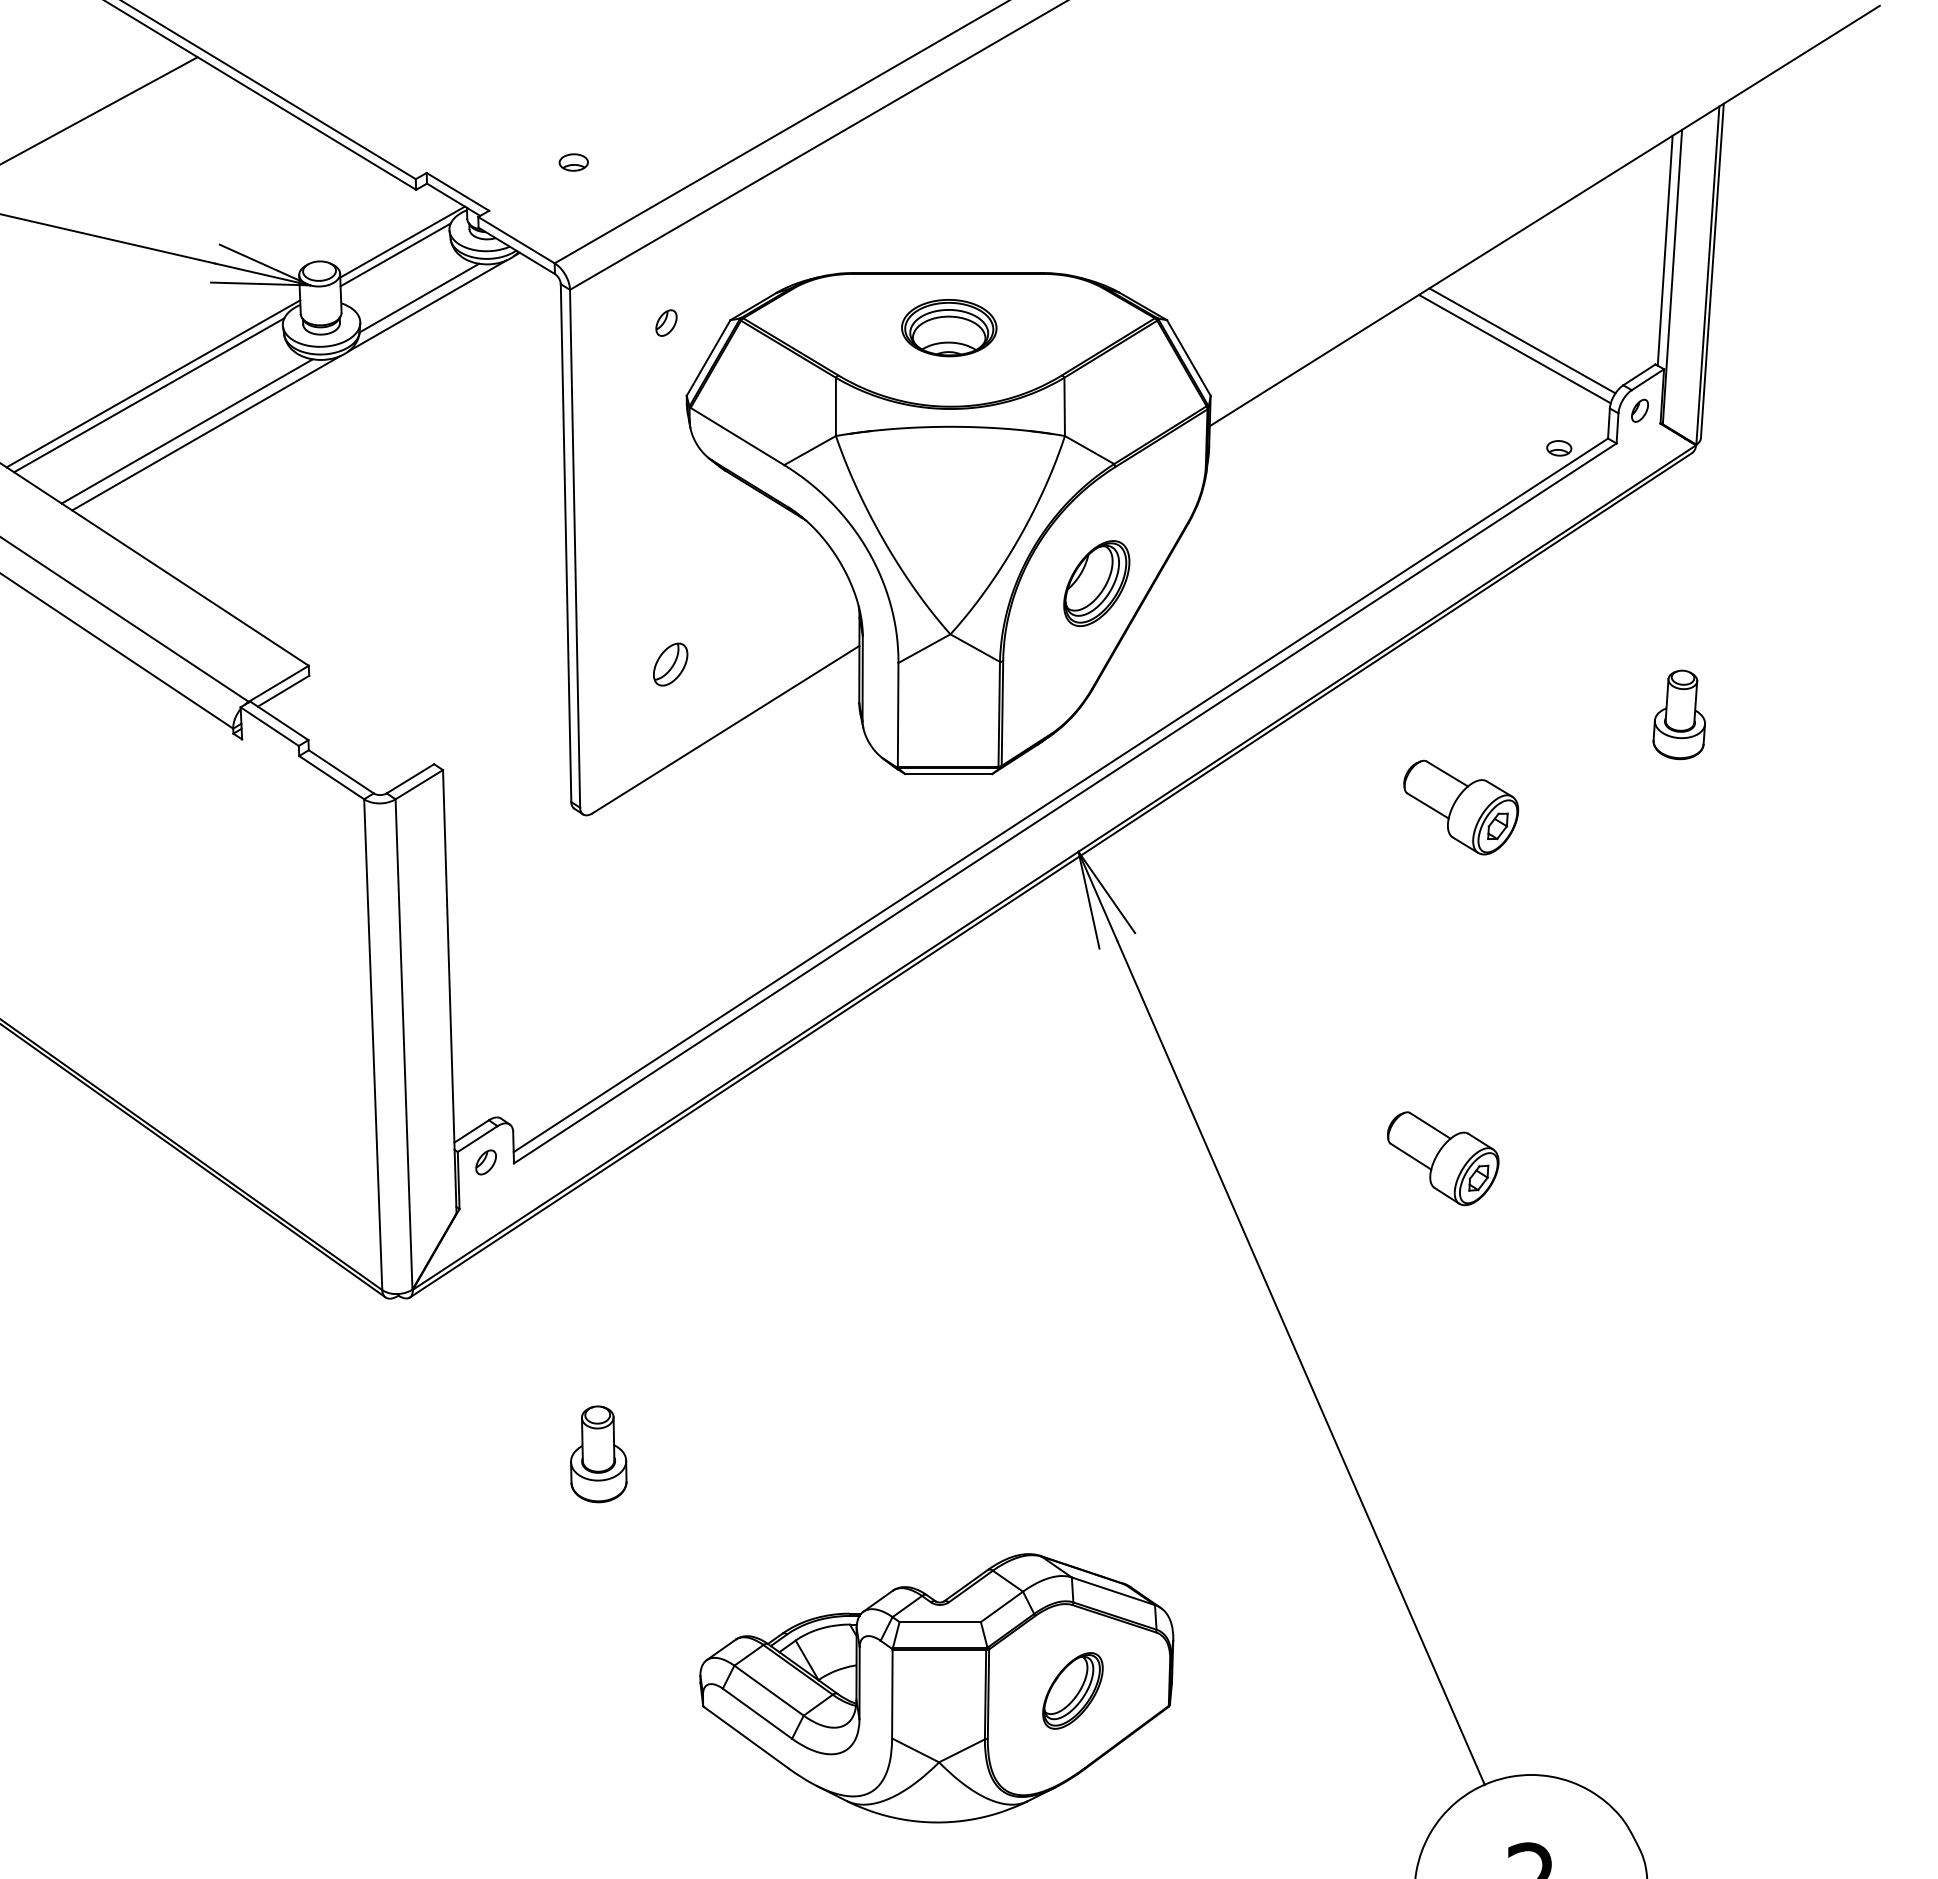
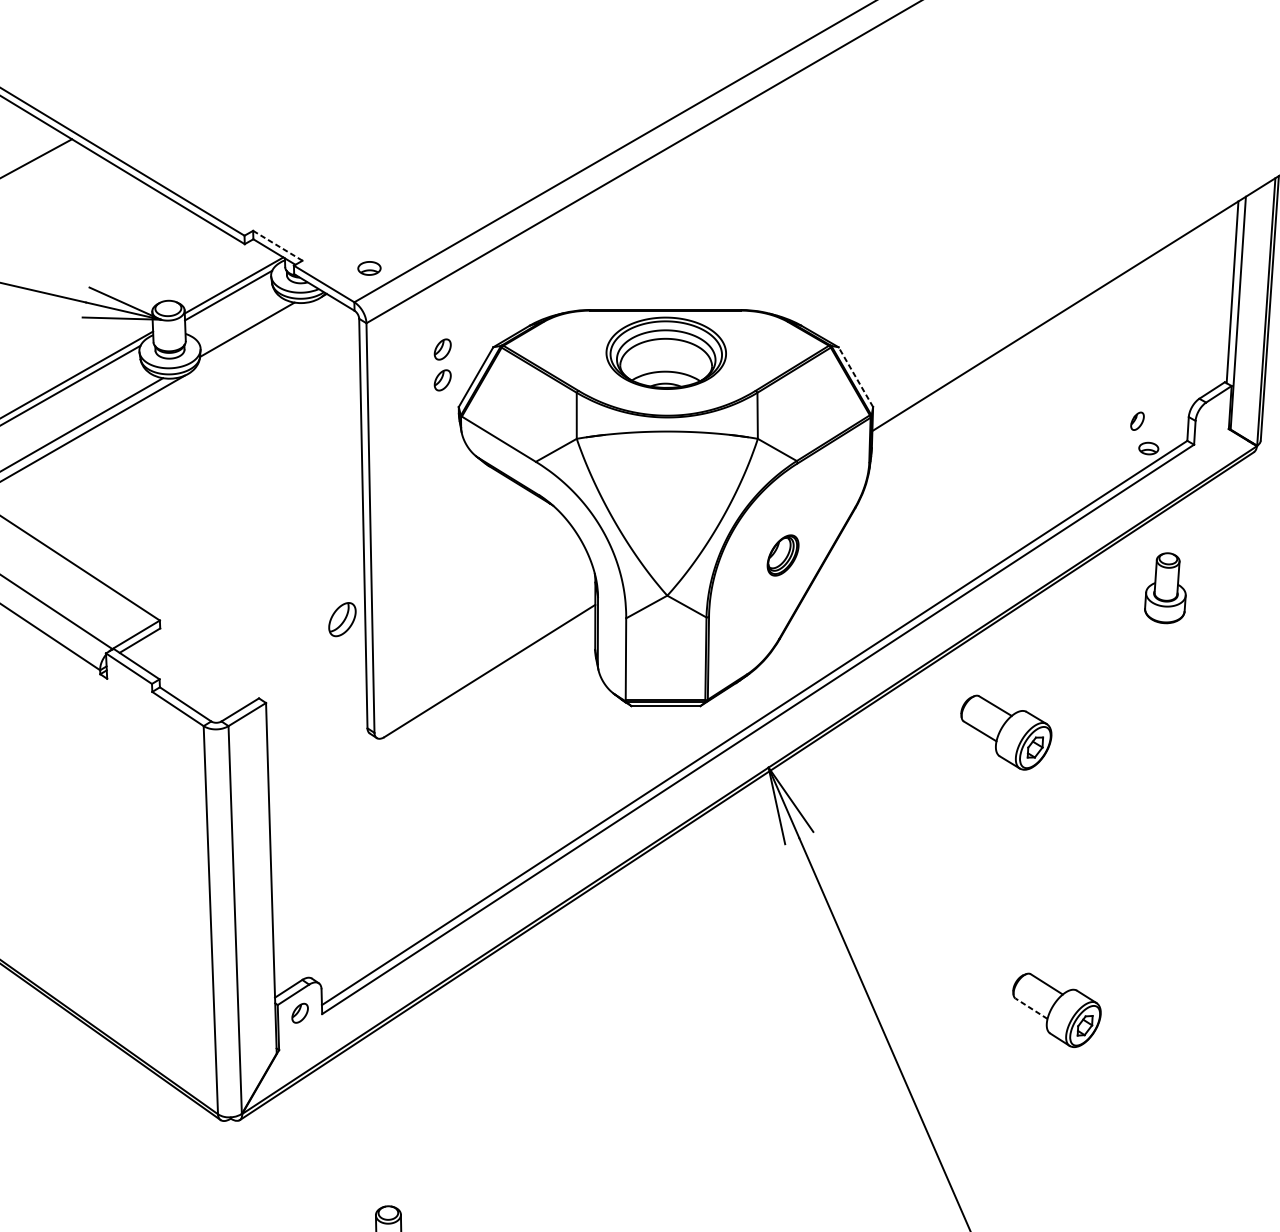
part: (573, 162) -> (369, 268), moved
line: (457, 191) -> (277, 245), solid -> dashed
line: (427, 305) -> (253, 335), removed
part: (949, 328) -> (666, 353), size x1.6
line: (1522, 340) -> (1119, 363), removed
line: (1514, 348) -> (1113, 369), removed
line: (1188, 358) -> (855, 377), solid -> dashed
part: (666, 361) -> (442, 379), added
part: (1639, 410) -> (1137, 421), moved
part: (1096, 583) -> (782, 555), size x0.6
part: (670, 664) -> (342, 619), moved
part: (1678, 714) -> (1164, 587), moved
part: (1461, 807) -> (1006, 732), moved
line: (1410, 1156) -> (1031, 1008), solid -> dashed

